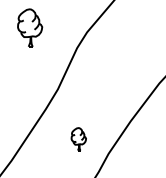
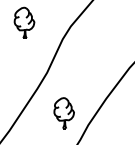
part: (78, 139) -> (63, 113), size x1.67

